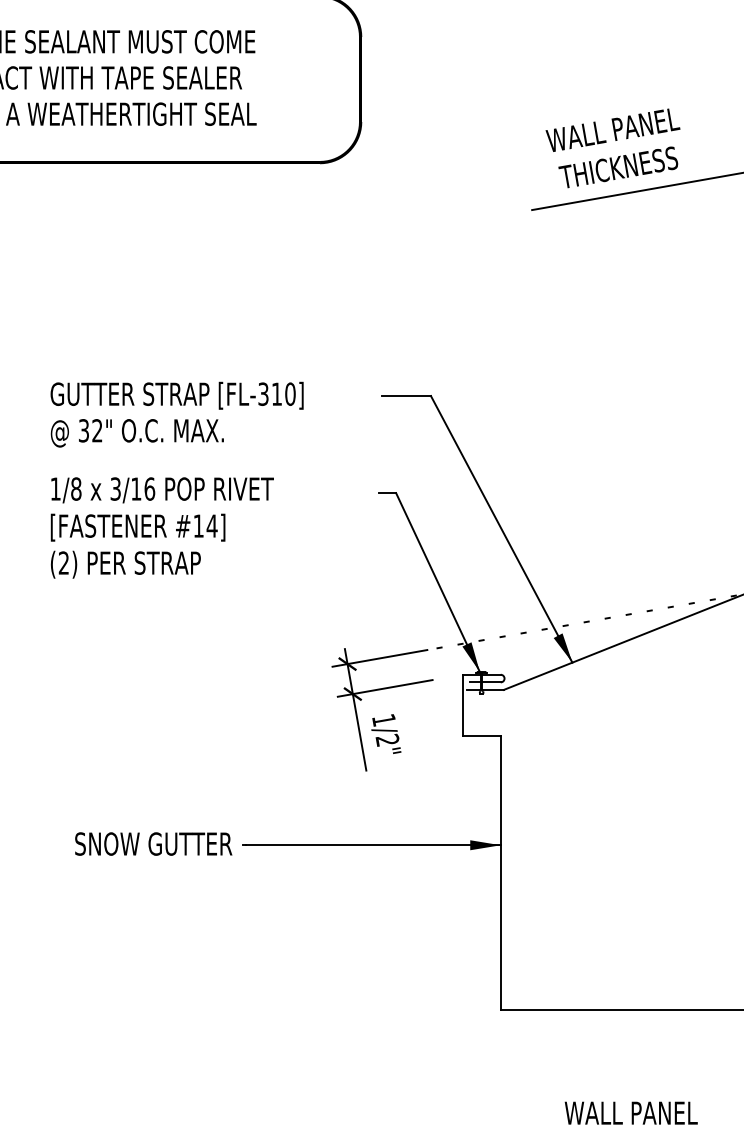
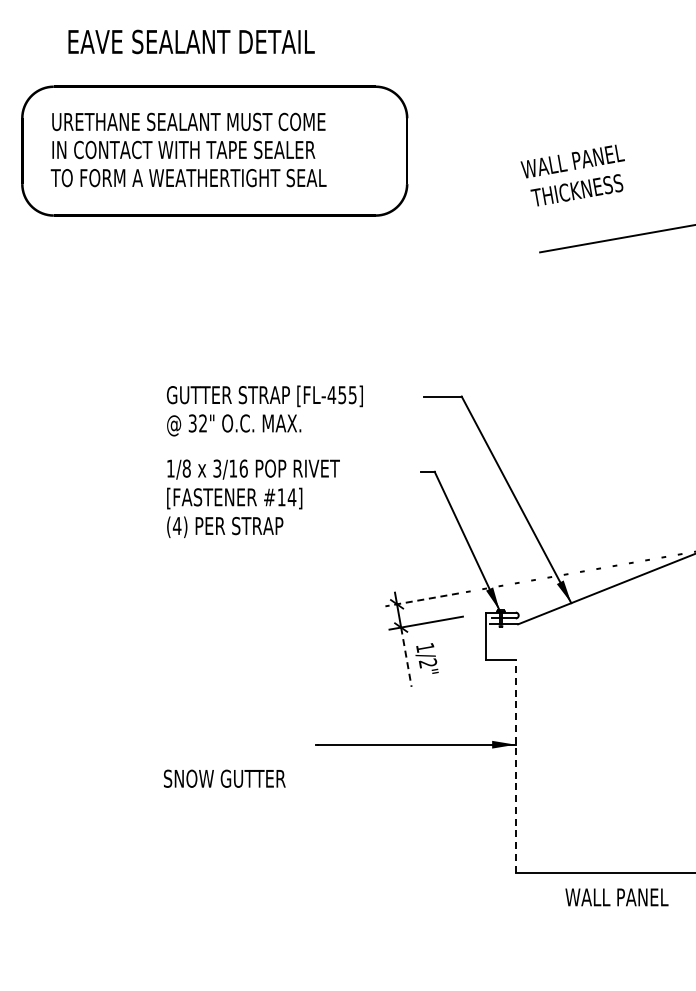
text: (612, 148) -> (572, 175), moved
text: (275, 394) -> (341, 395), [FL-310] -> [FL-455]
text: (63, 562) -> (176, 525), (2) -> (4)
line: (379, 657) -> (421, 599), solid -> dashed
line: (359, 732) -> (406, 657), solid -> dashed
text: (153, 843) -> (224, 778), moved
line: (500, 872) -> (515, 765), solid -> dashed
text: (630, 1113) -> (616, 897), moved

